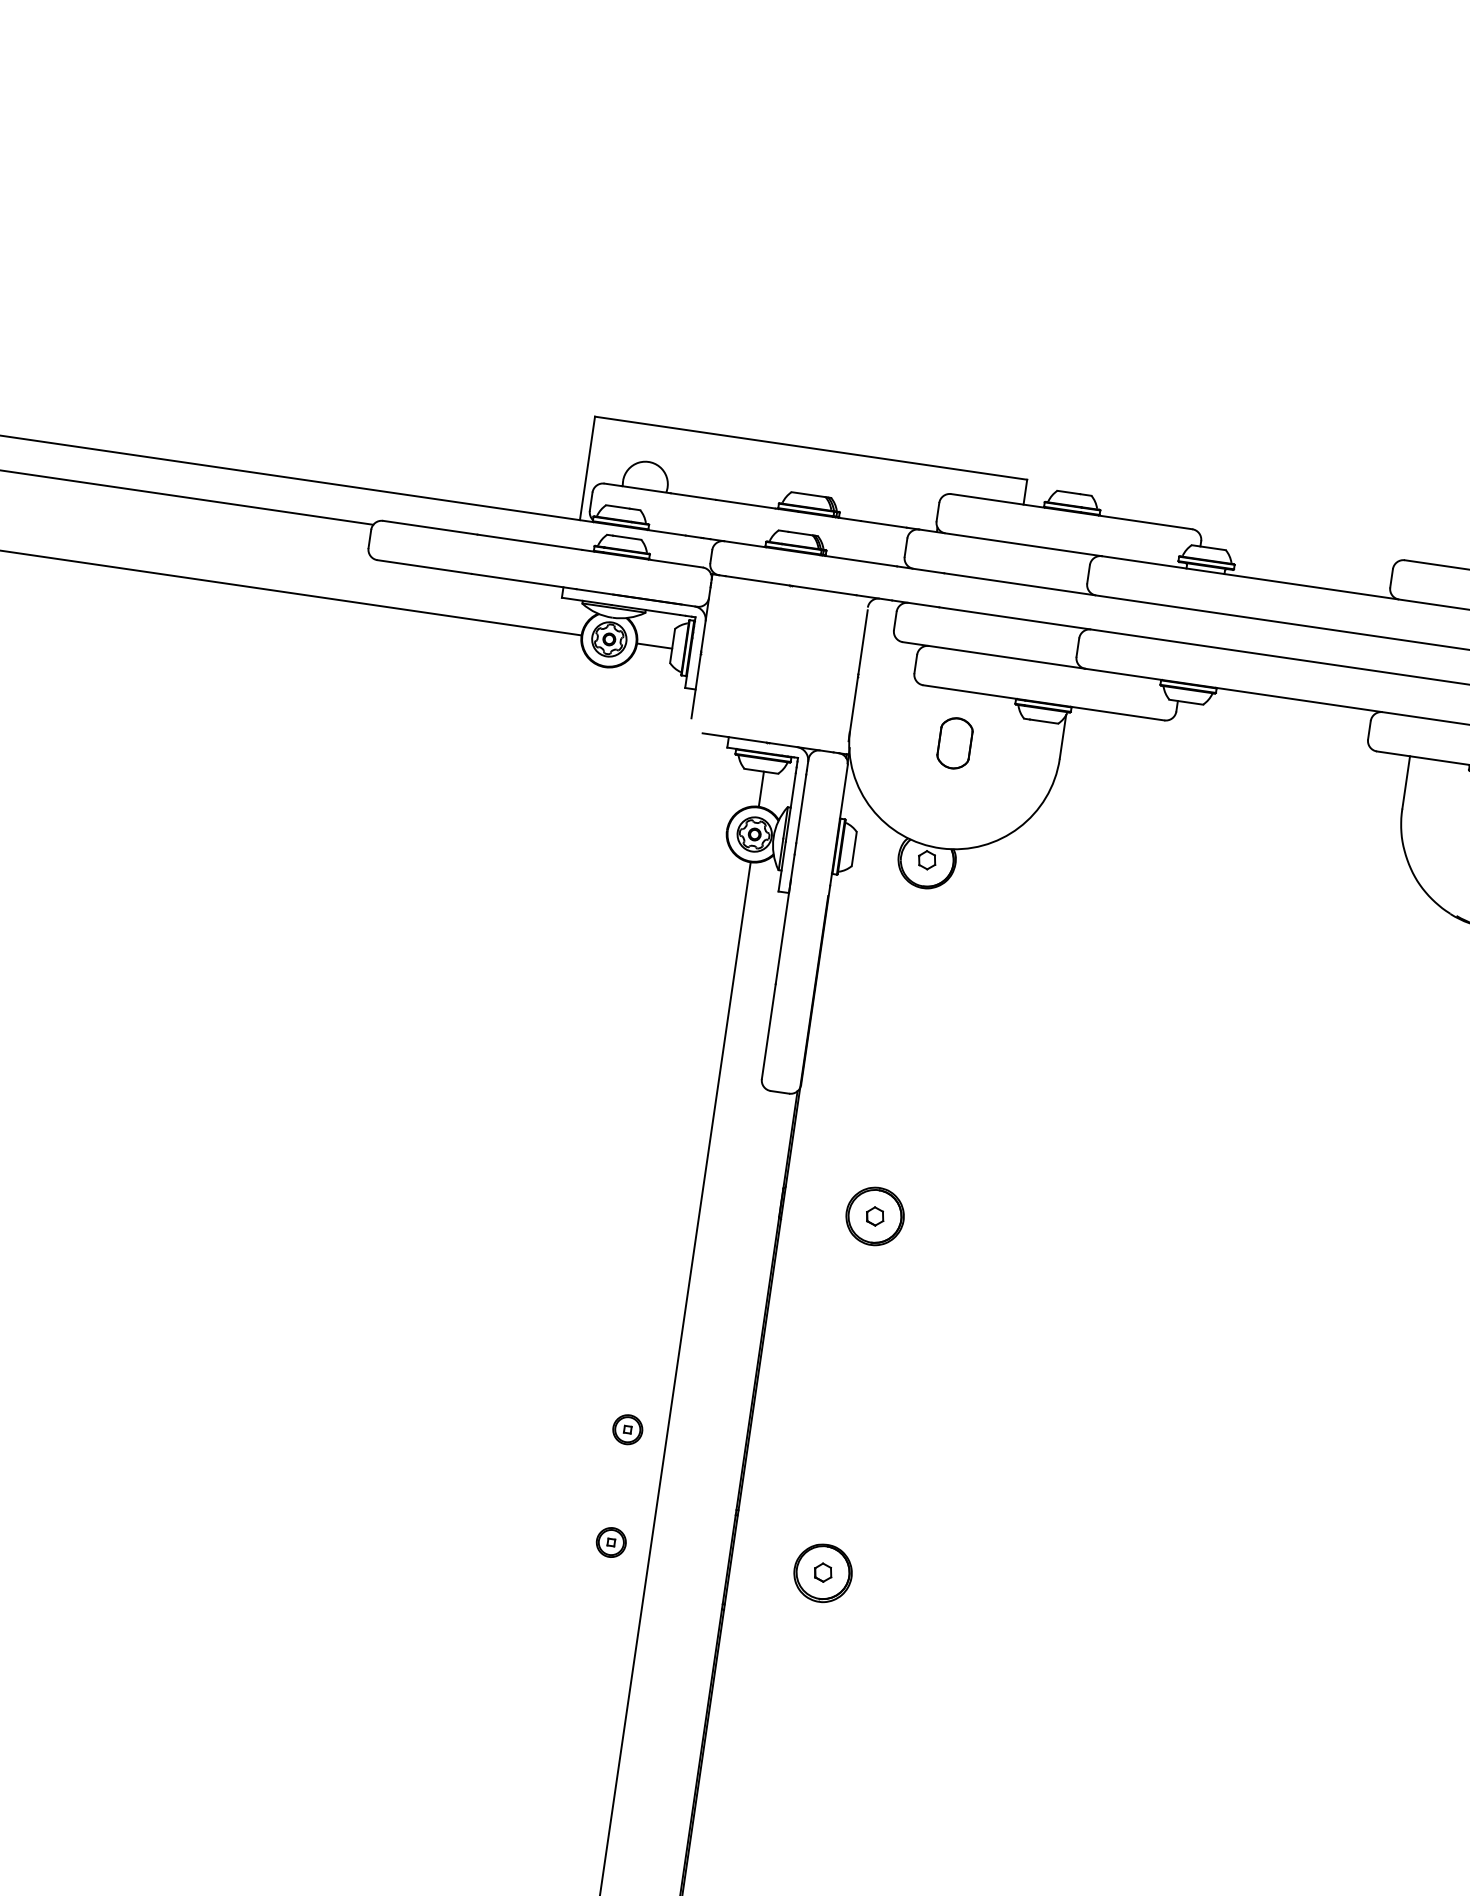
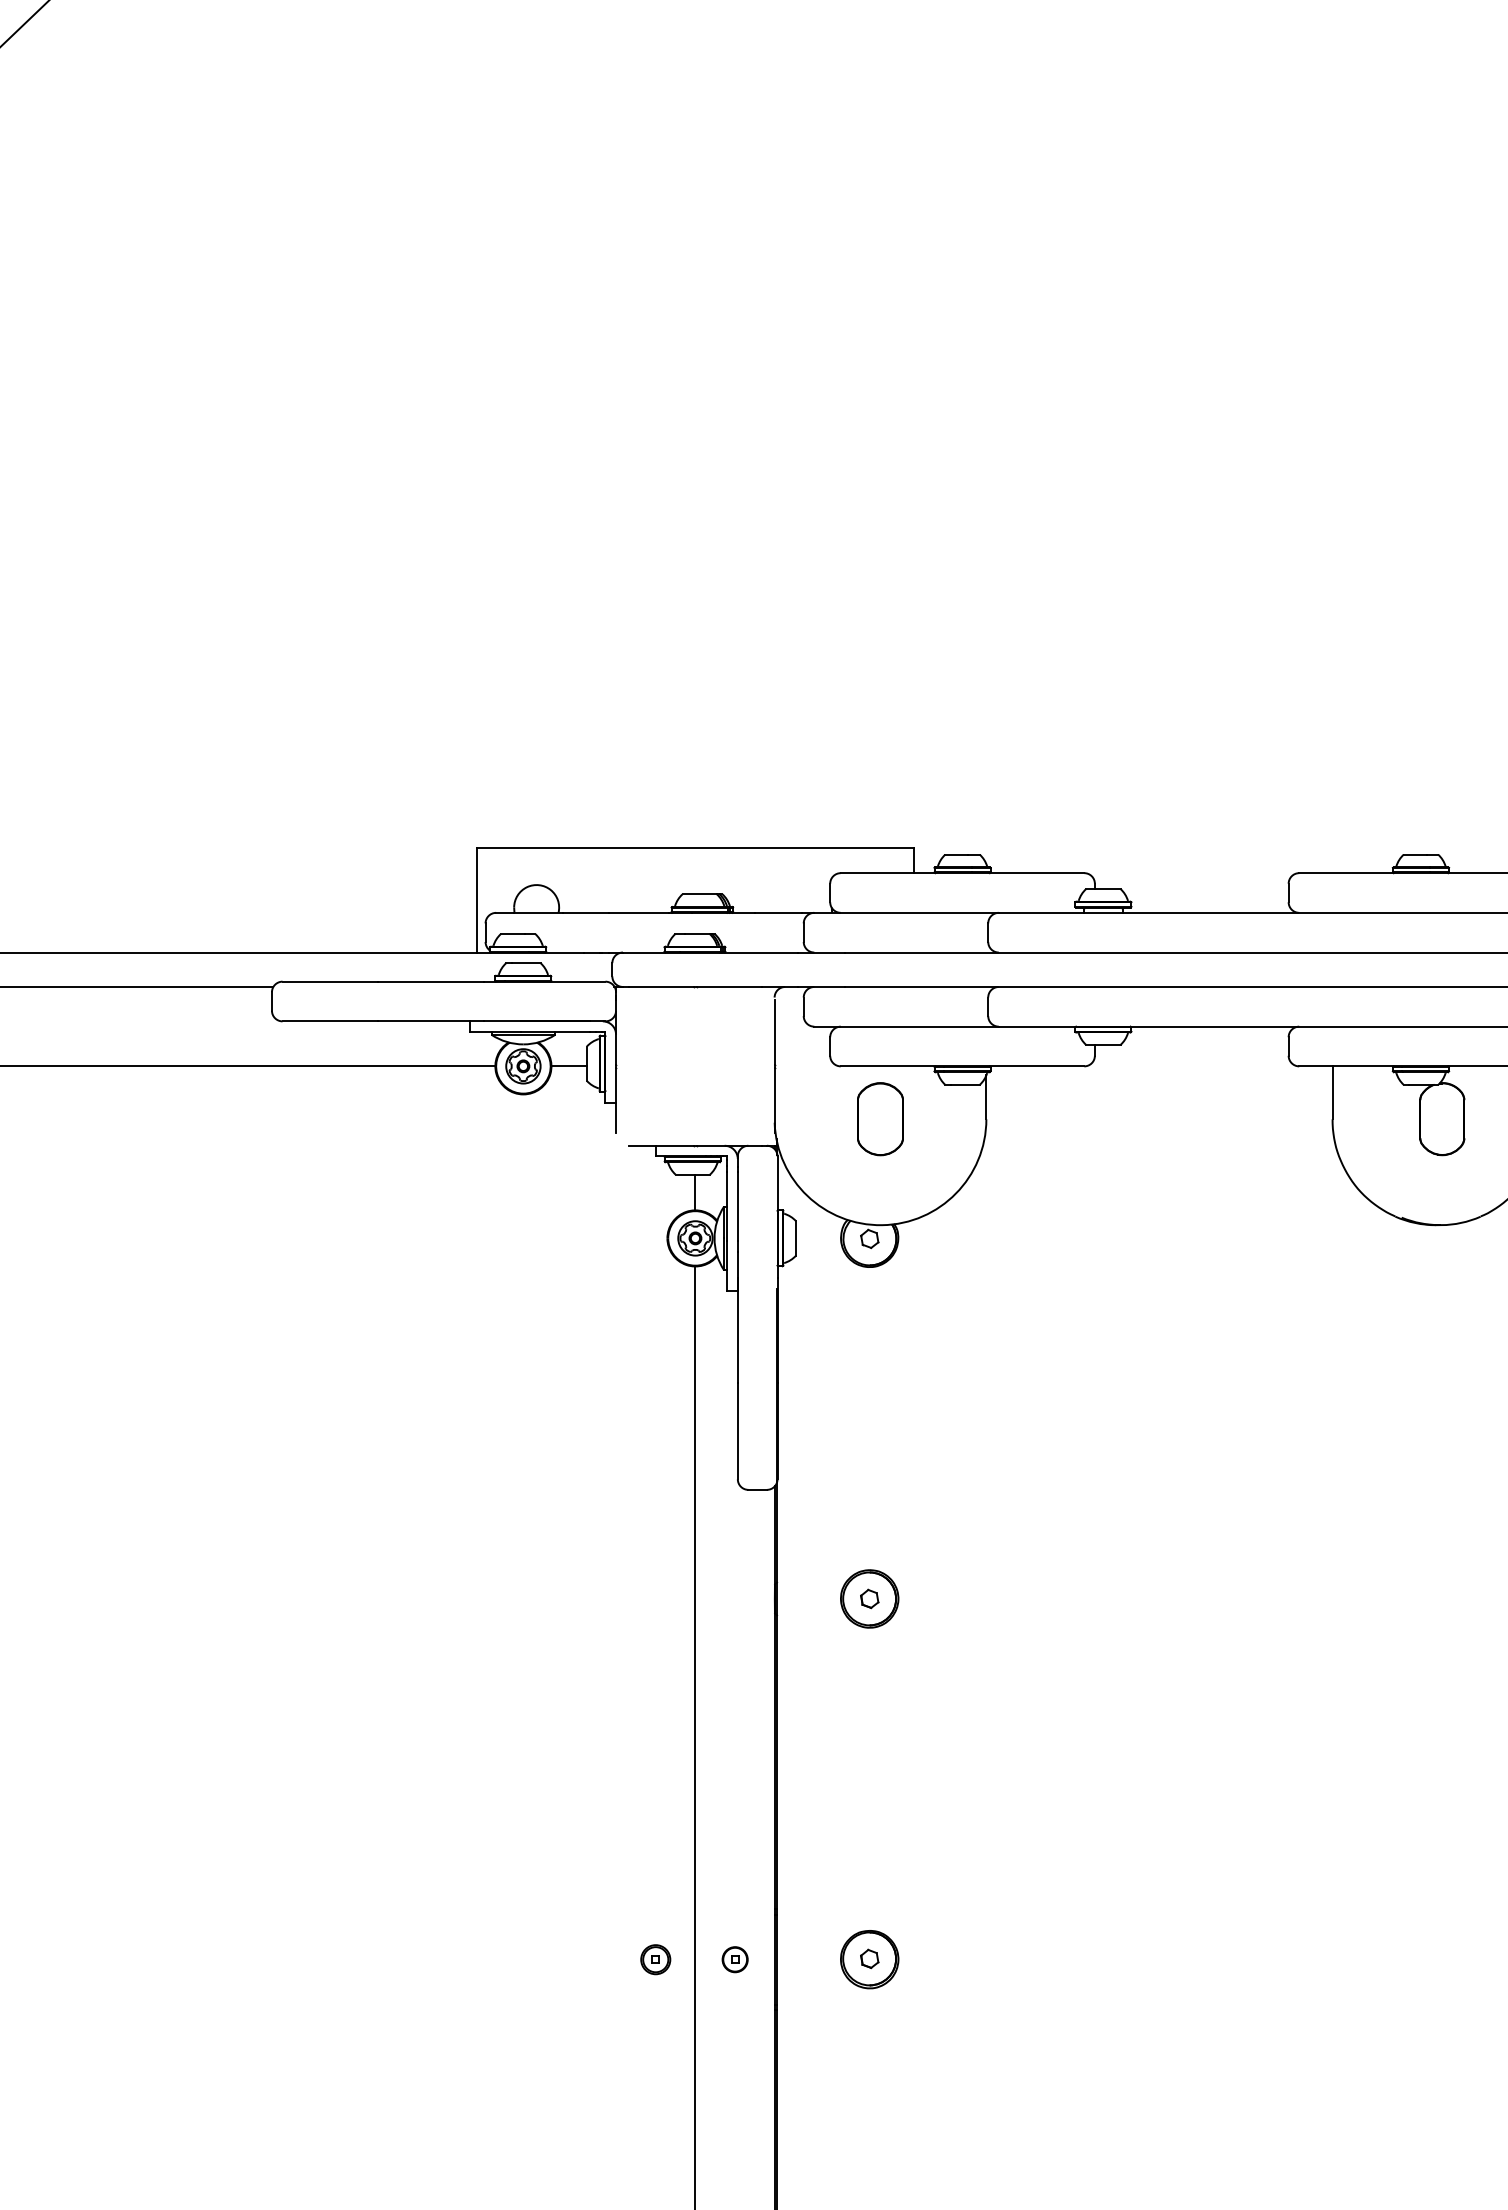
part: (955, 743) -> (880, 1119), size x1.43
part: (627, 1429) -> (655, 1845), removed
part: (689, 1553) -> (734, 1959), added

